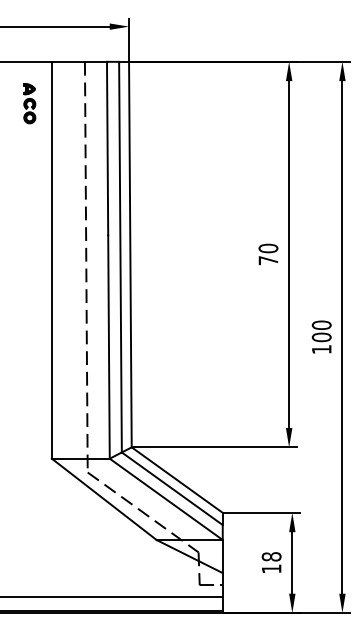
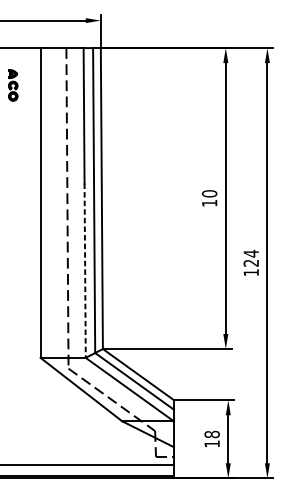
part: (29, 103) -> (12, 85), moved
text: (268, 260) -> (209, 203), 70 -> 10
text: (321, 331) -> (251, 258), 100 -> 124
line: (108, 347) -> (84, 271), solid -> dashed

